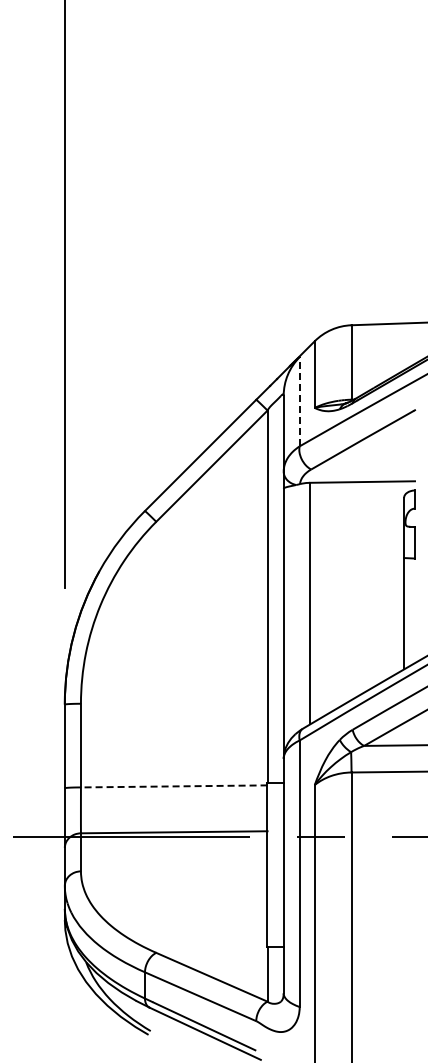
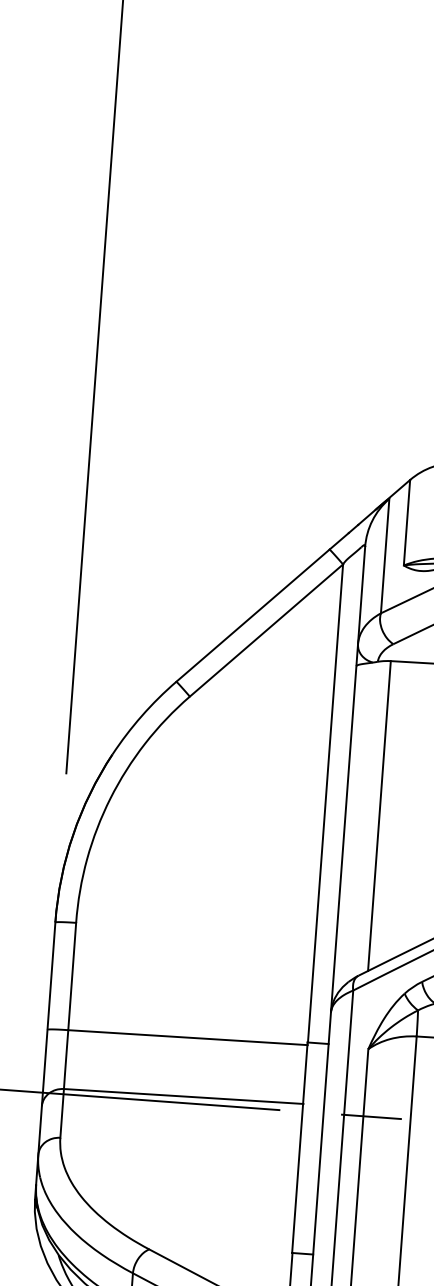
line: (299, 401) -> (384, 555), dashed -> solid
line: (173, 786) -> (187, 1037), dashed -> solid

